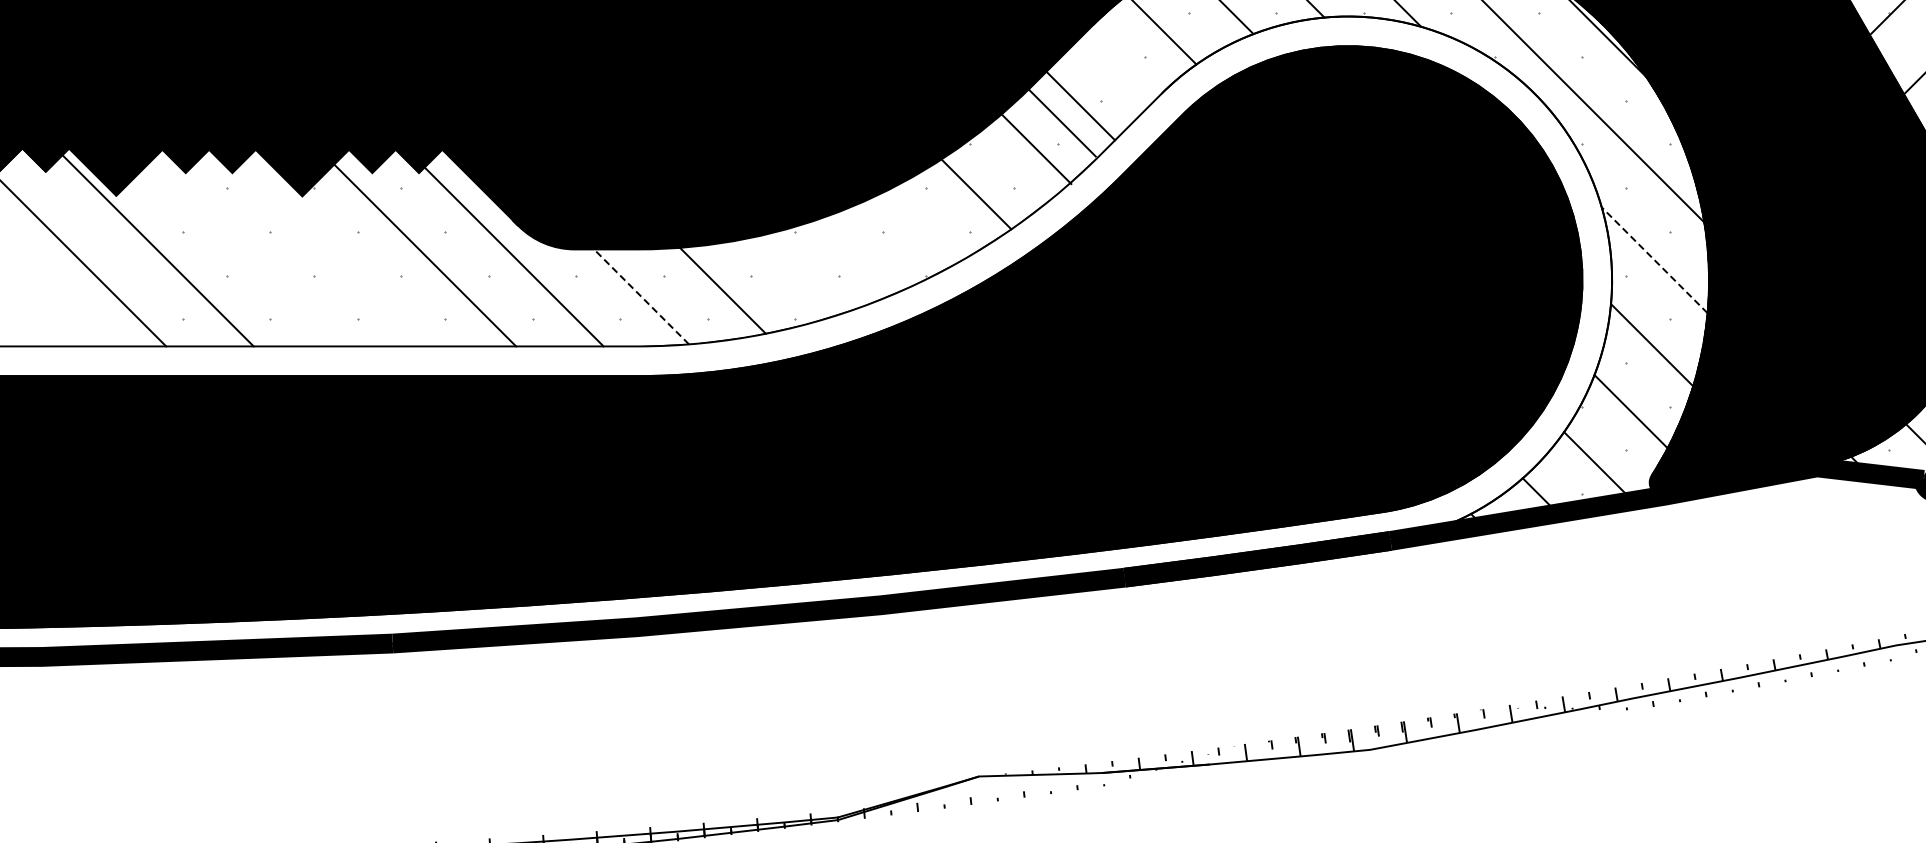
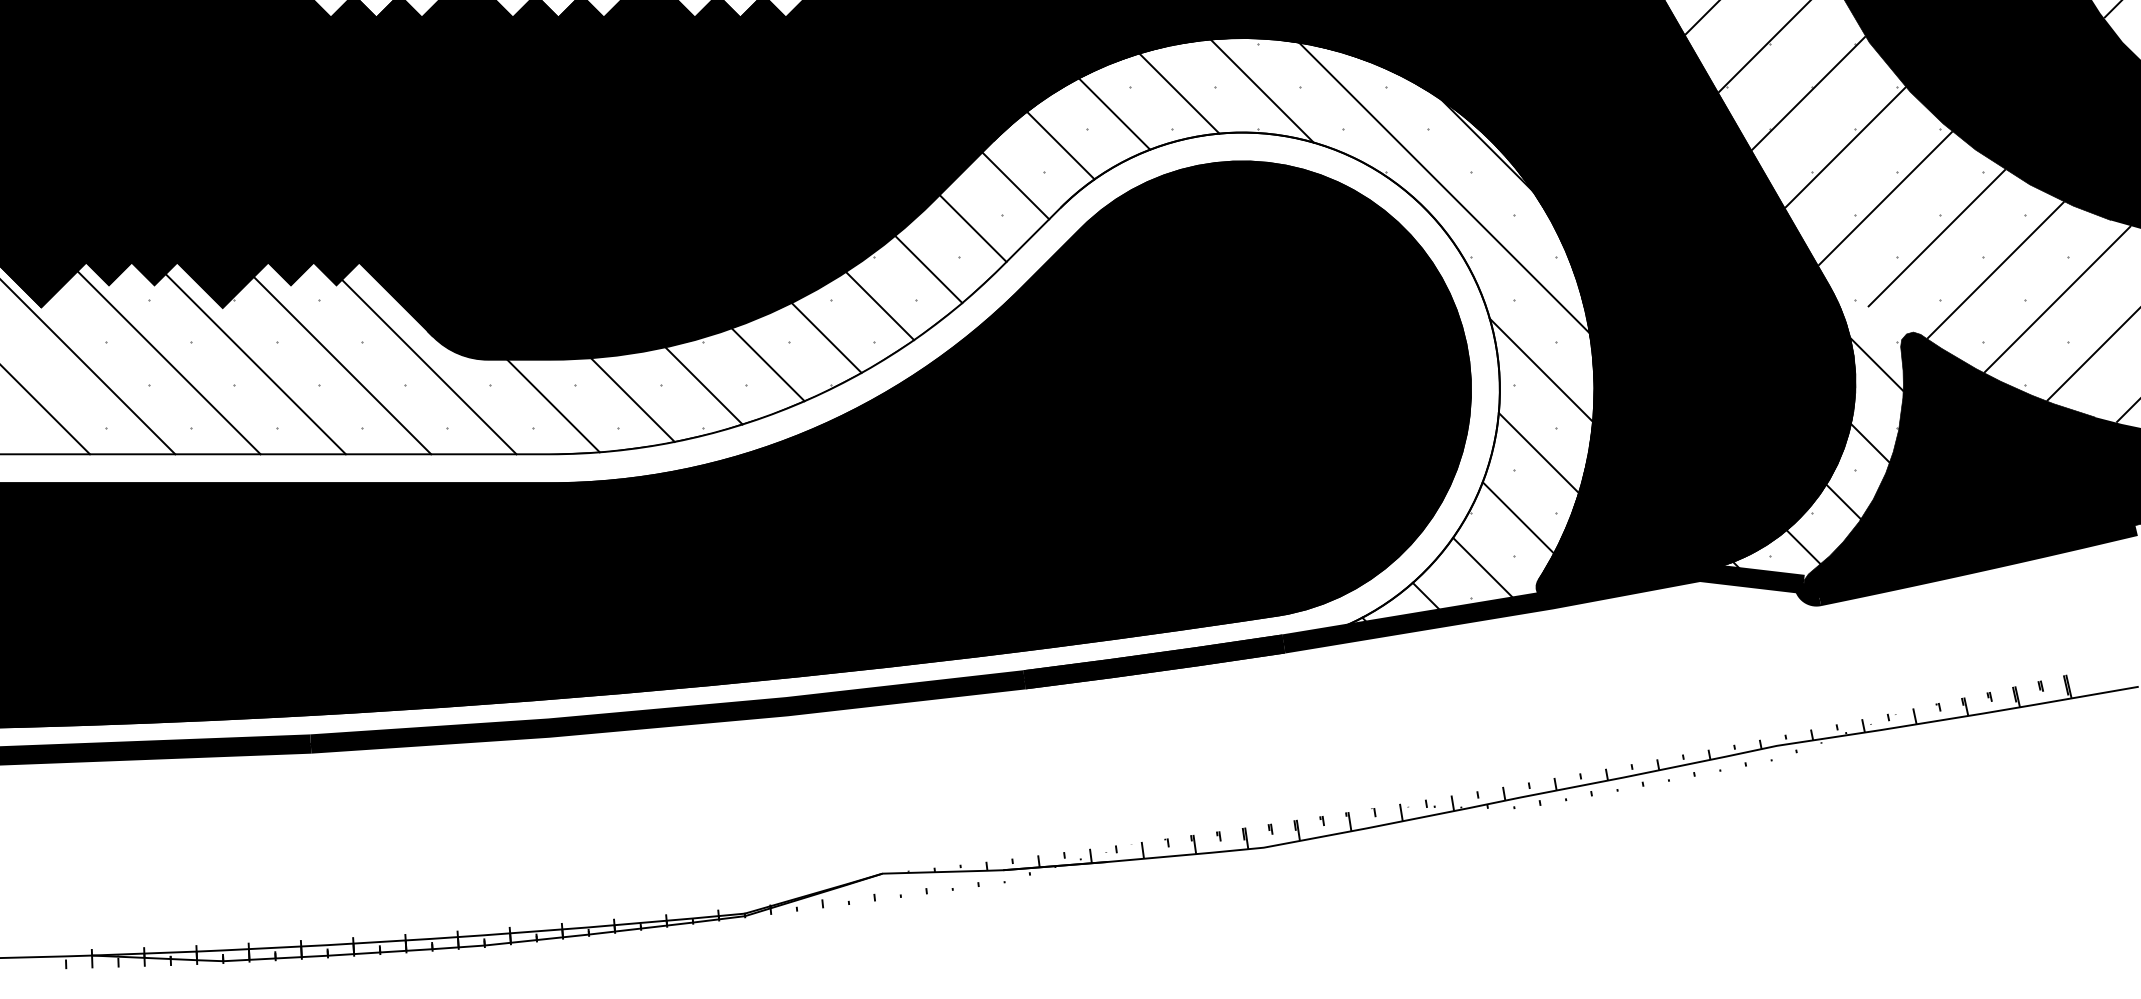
line: (1080, 105) -> (1015, 185), moved
line: (1061, 122) -> (928, 269), moved
line: (1036, 149) -> (972, 228), moved
line: (921, 226) -> (826, 337), added
line: (246, 252) -> (168, 362), added
line: (335, 254) -> (255, 364), added
line: (861, 254) -> (767, 364), added
line: (1654, 260) -> (1541, 370), dashed -> solid
line: (795, 275) -> (703, 385), added
line: (641, 296) -> (553, 405), dashed -> solid

